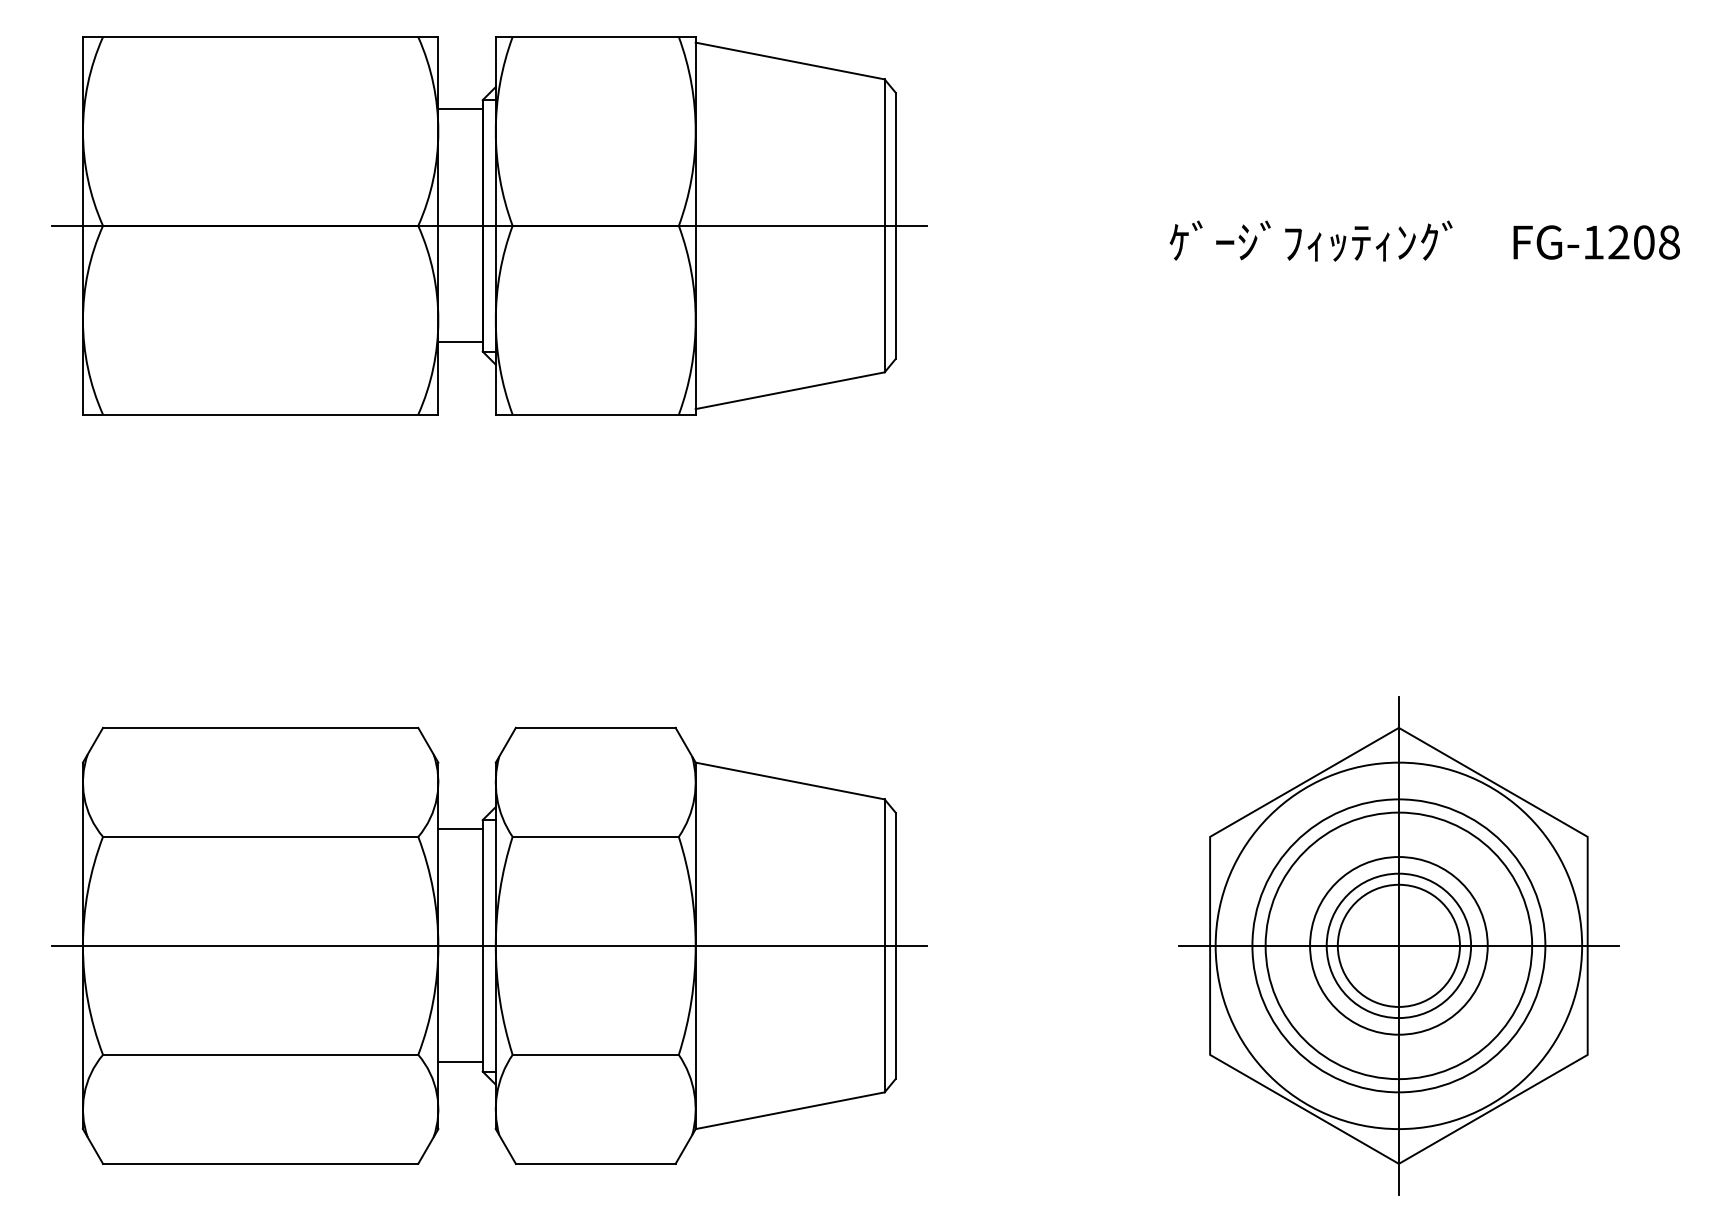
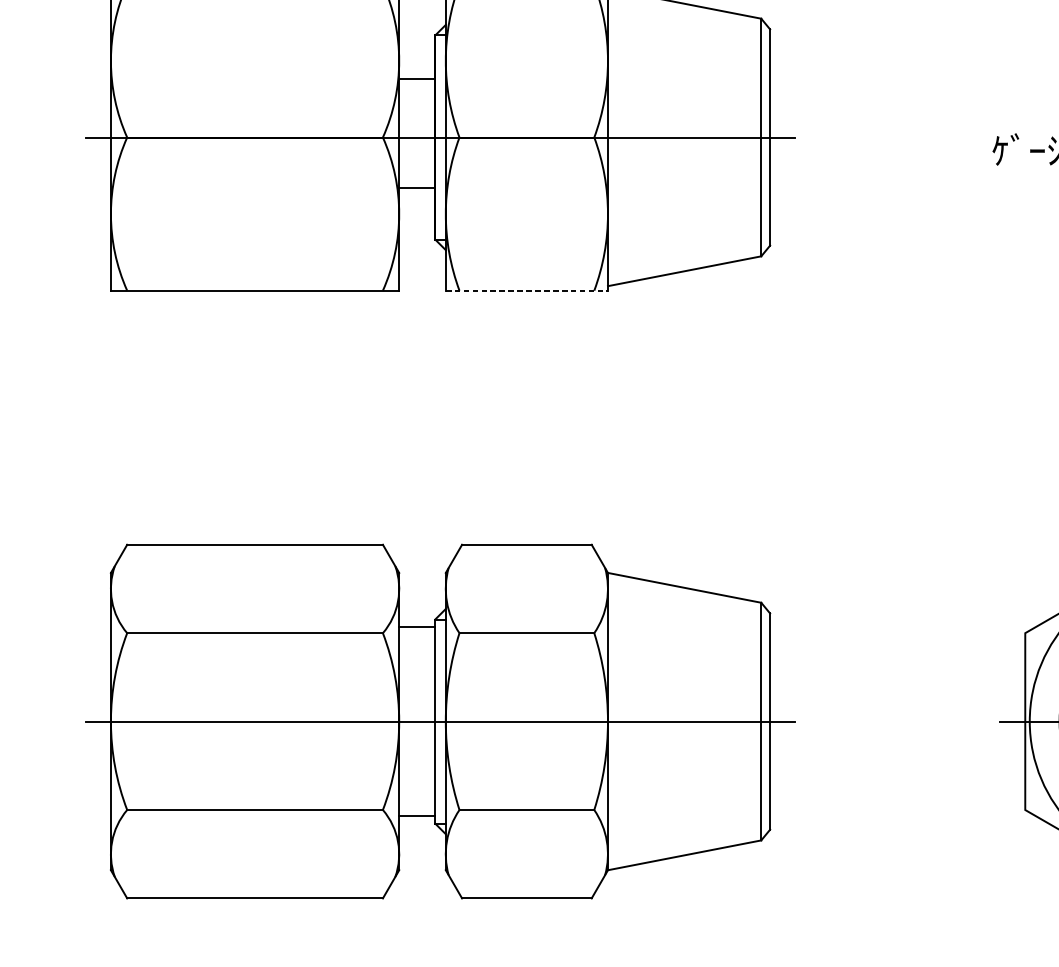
line: (460, 109) -> (417, 78), moved
line: (460, 342) -> (417, 187), moved
line: (595, 414) -> (526, 290), solid -> dashed

